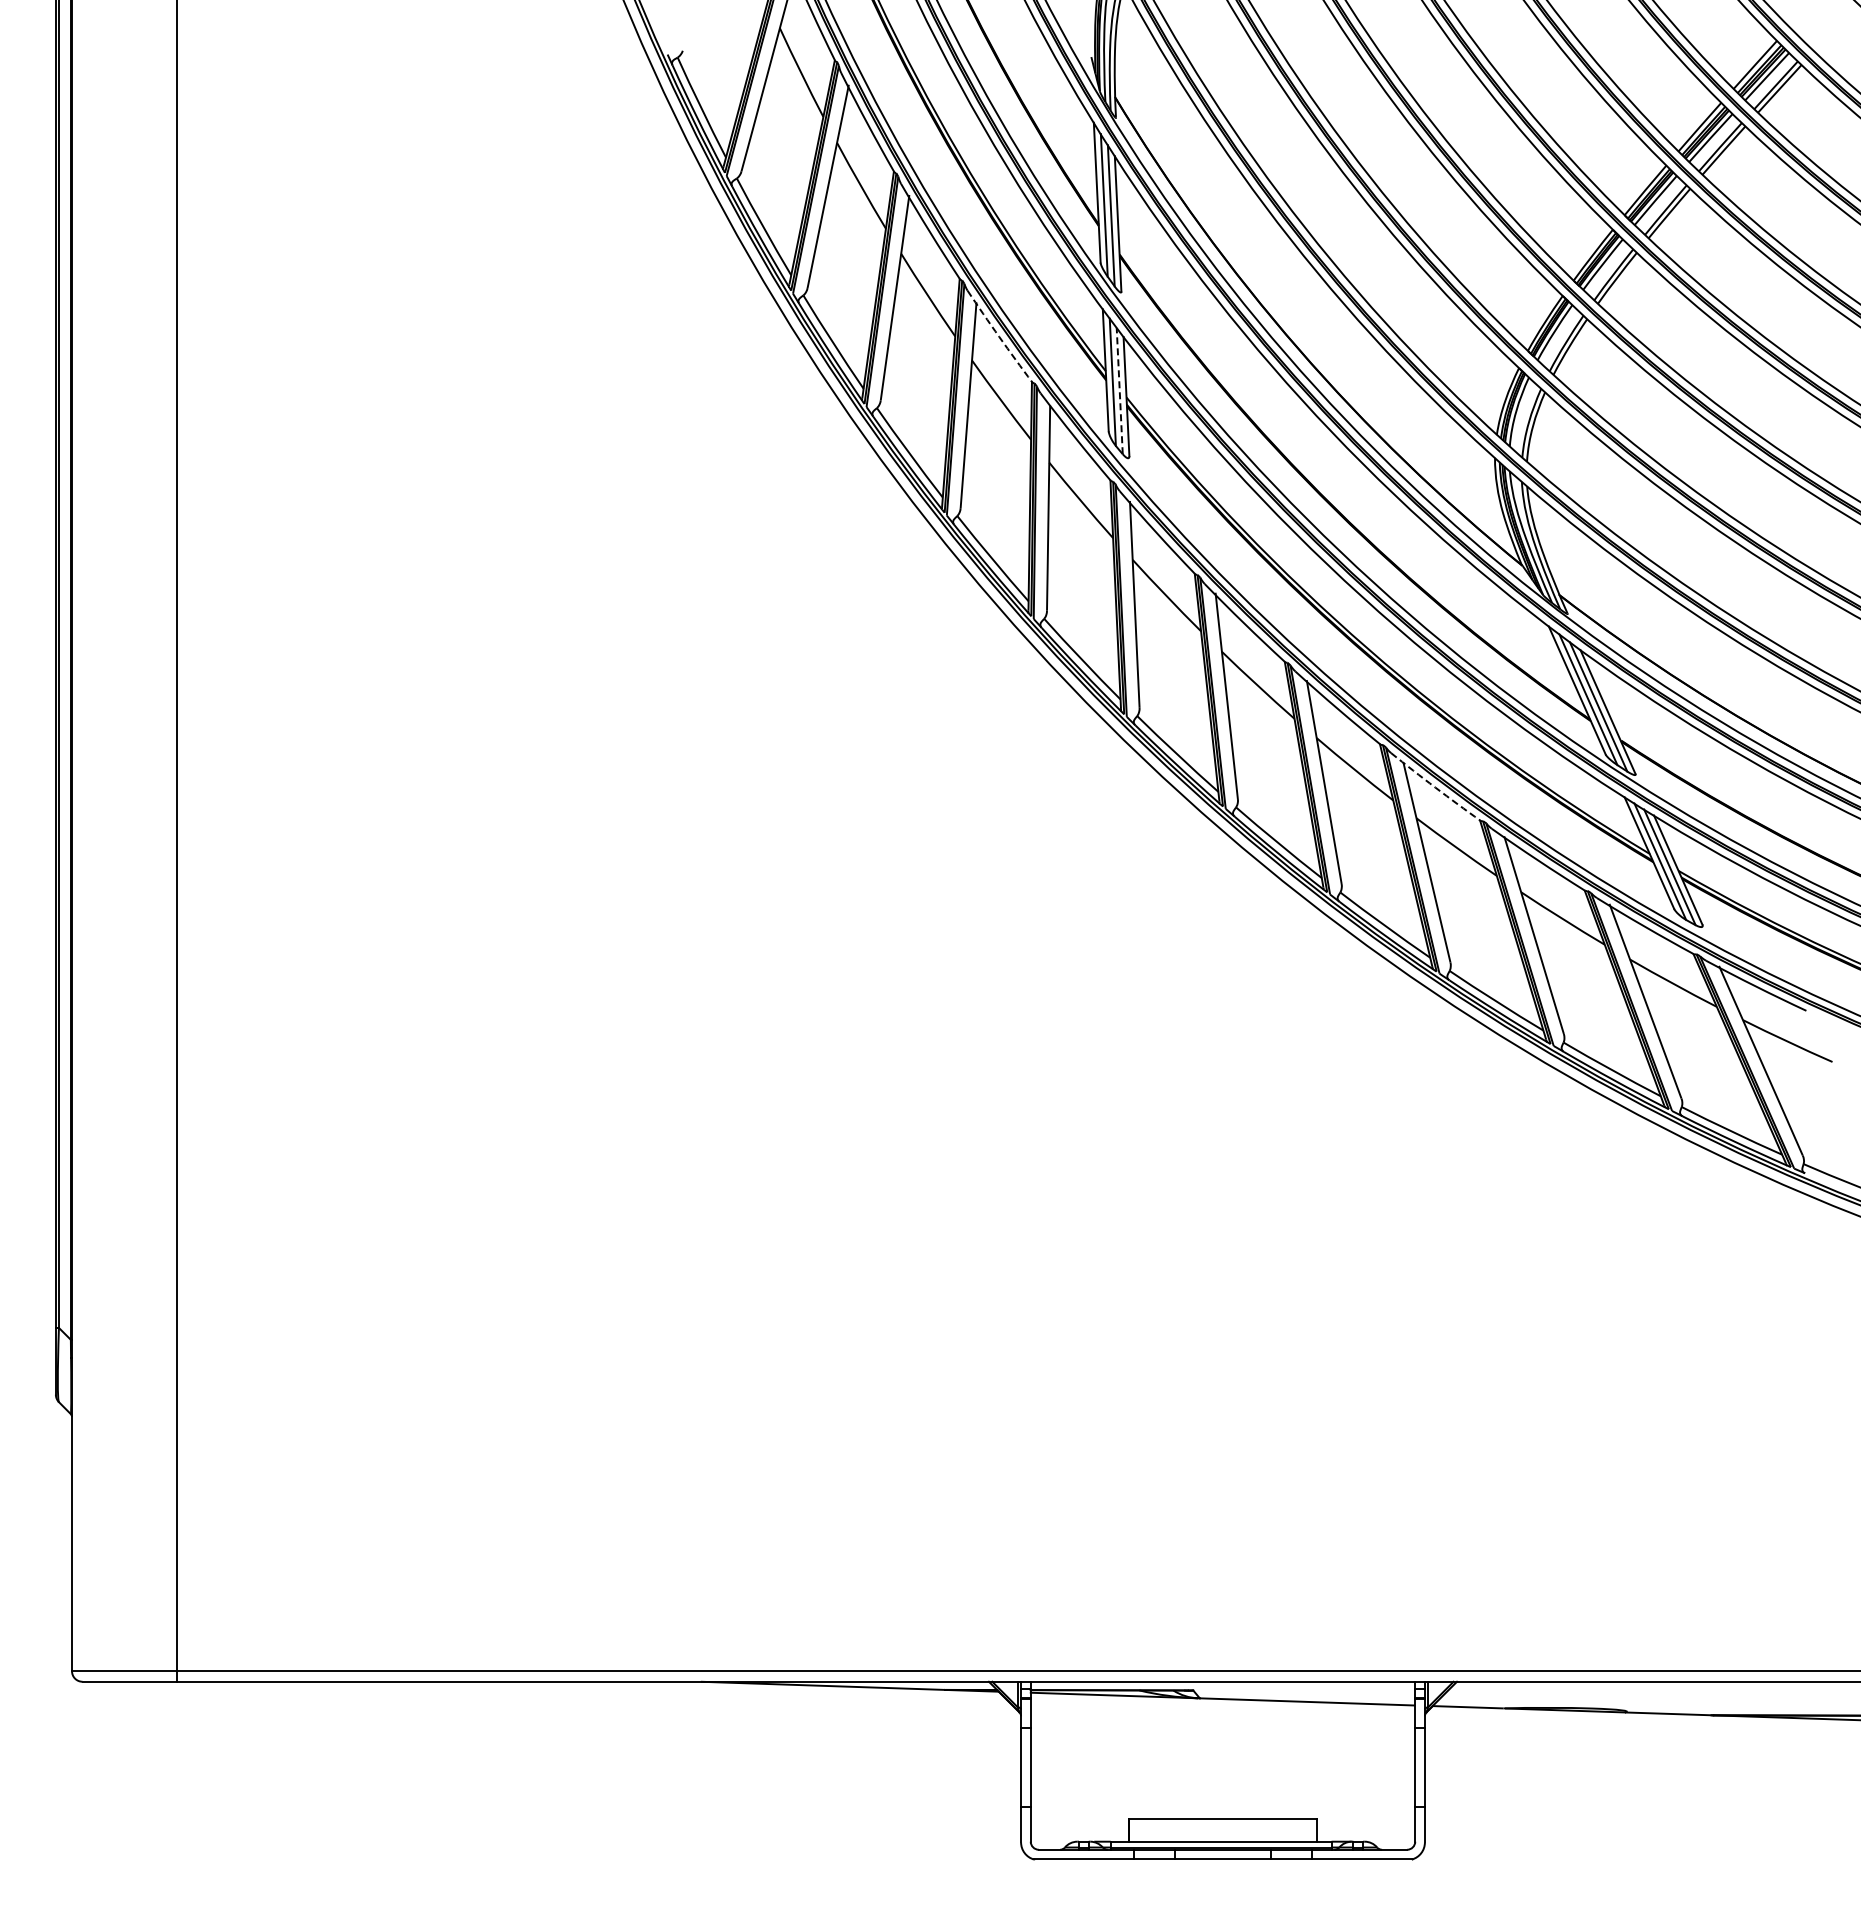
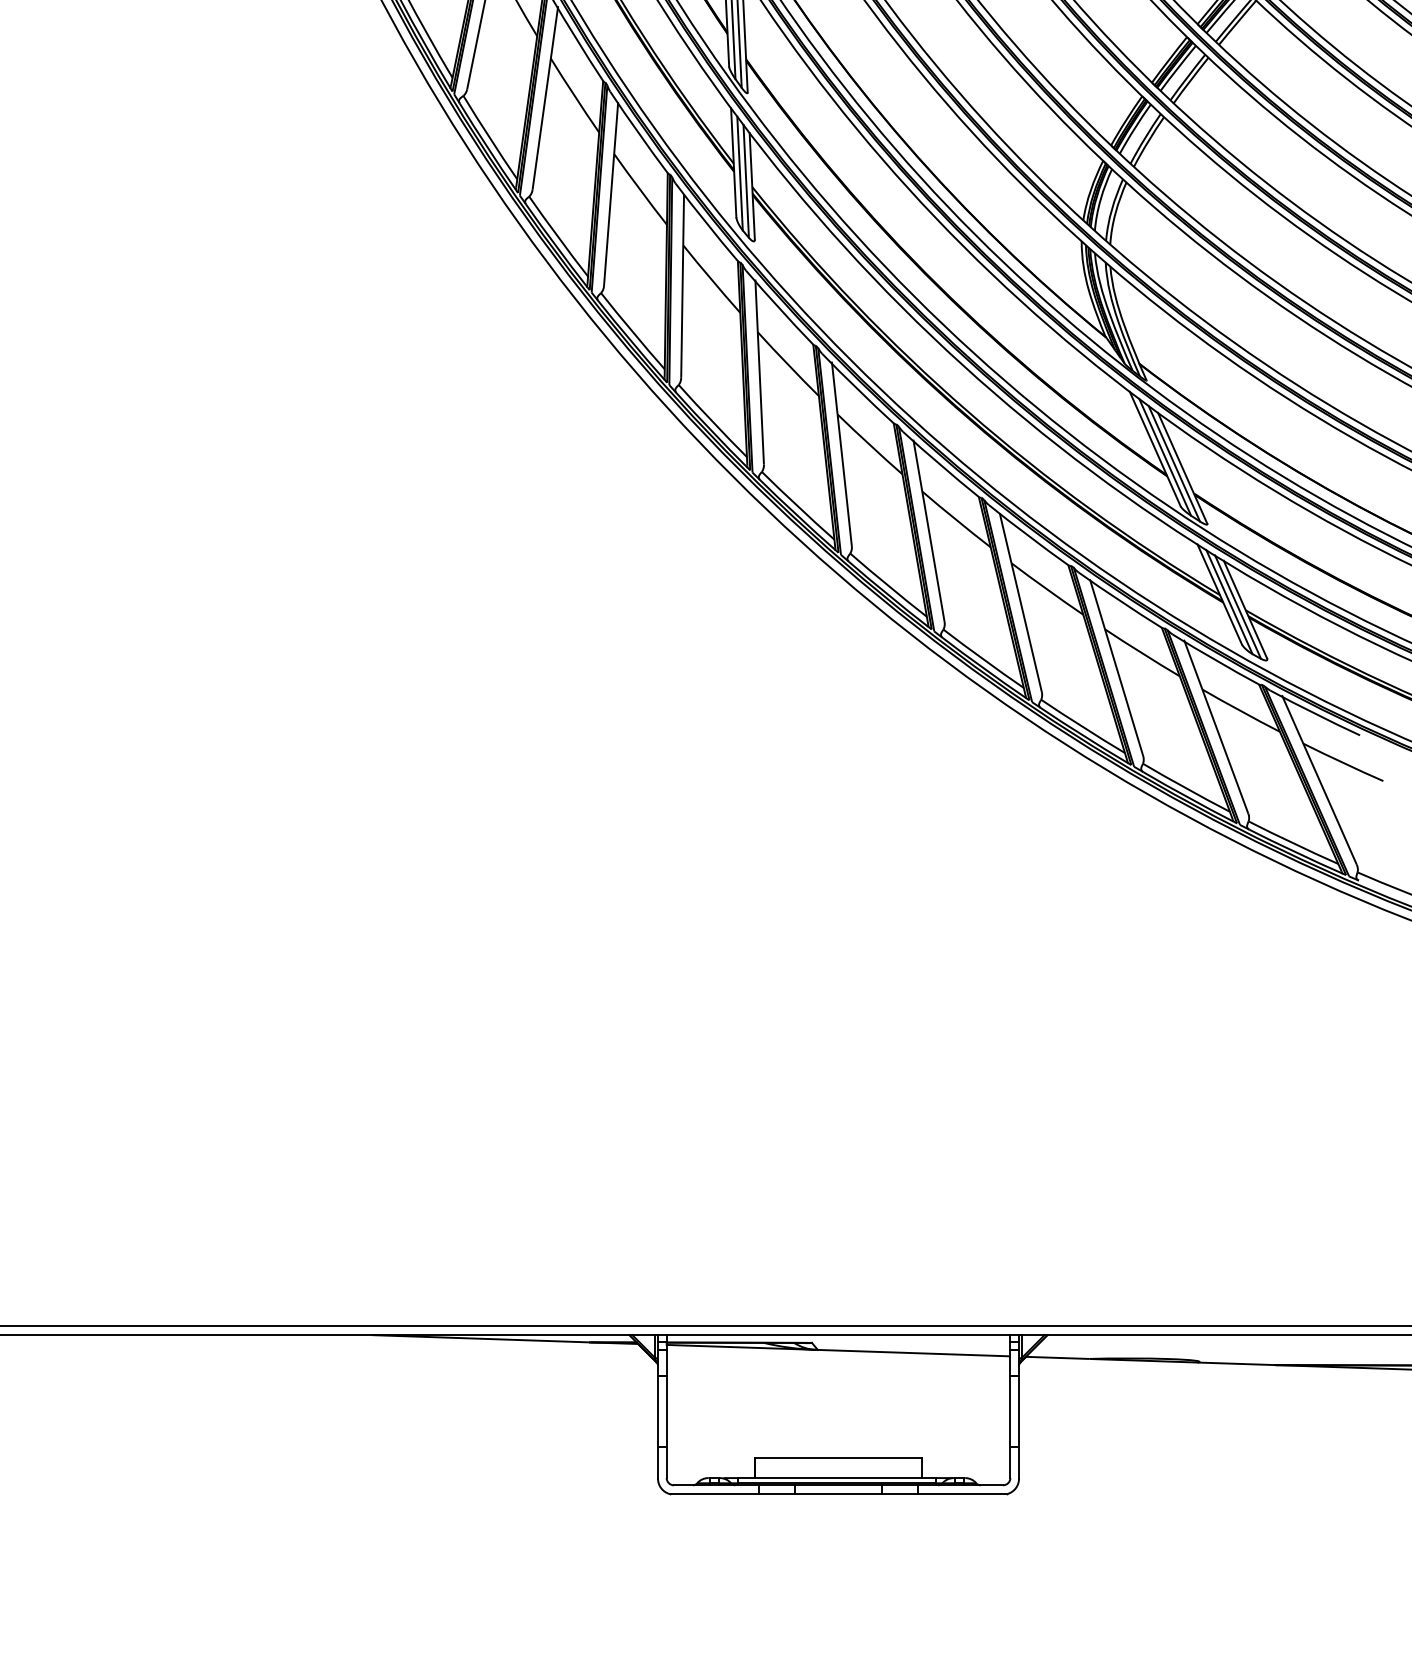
arc: (999, 336) -> (638, 132), dashed -> solid
line: (1119, 390) -> (746, 180), dashed -> solid
arc: (1435, 787) -> (1028, 535), dashed -> solid

